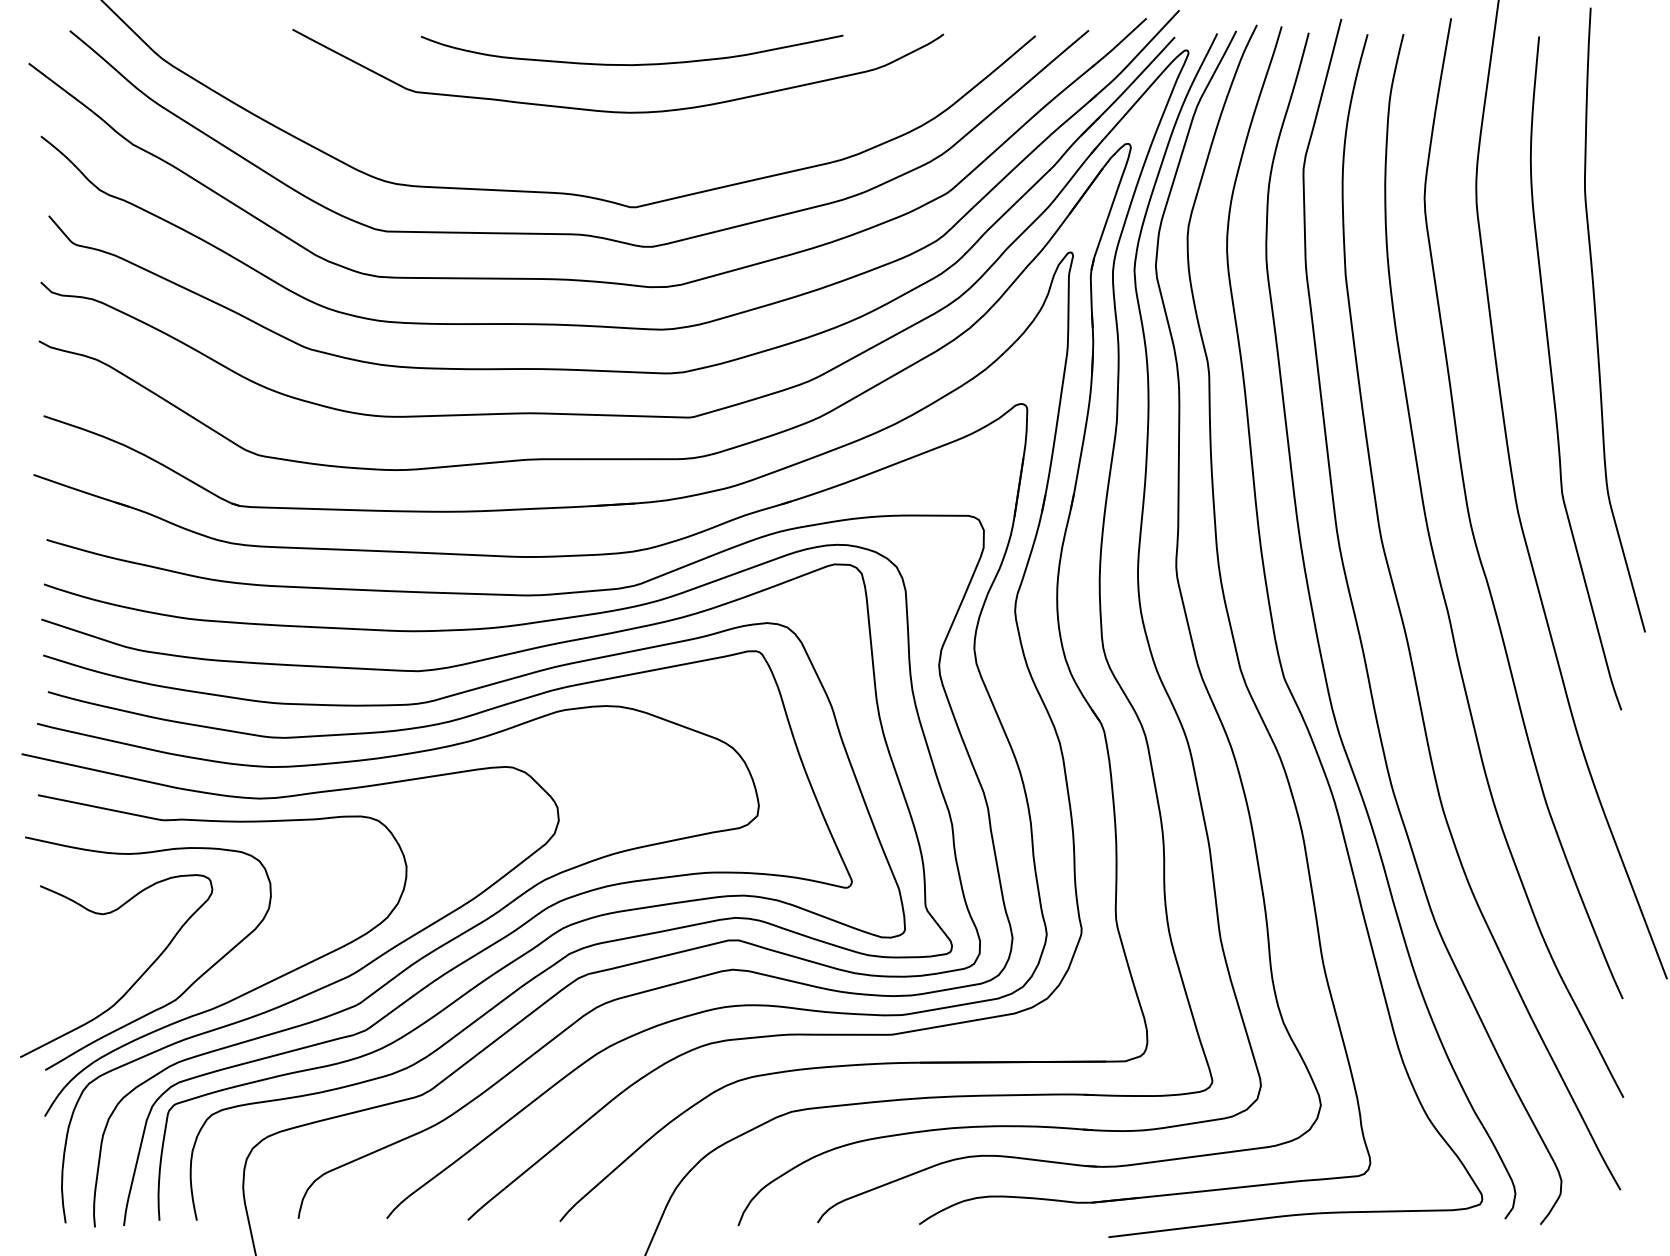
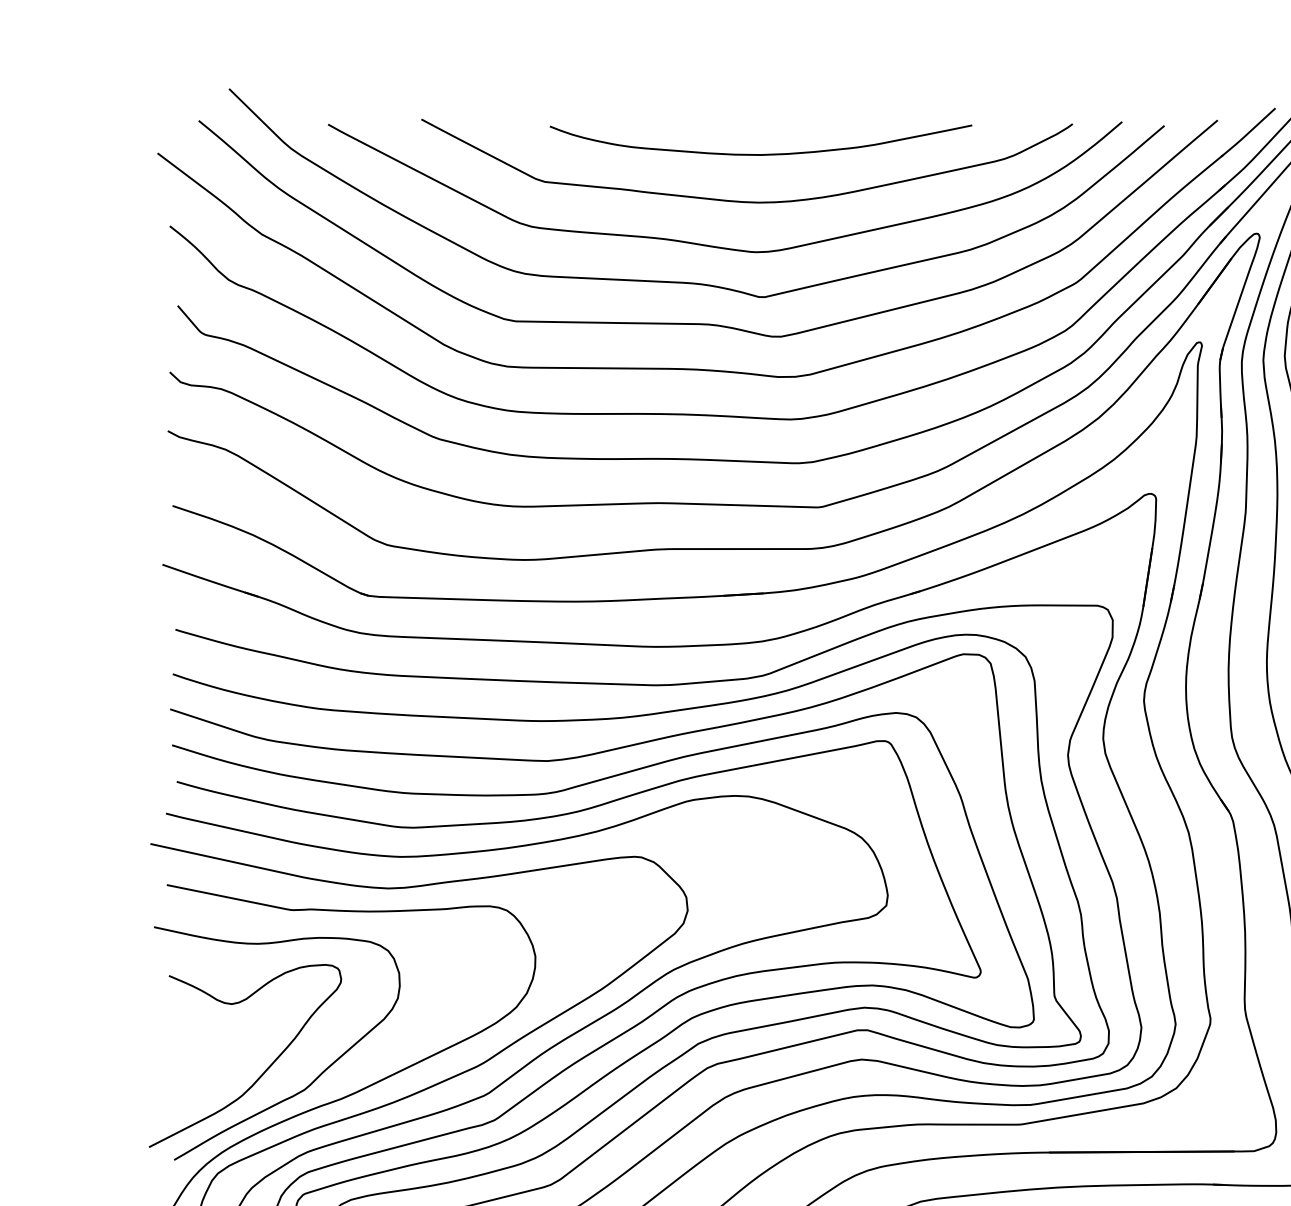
curve: (590, 156) -> (719, 246), added

